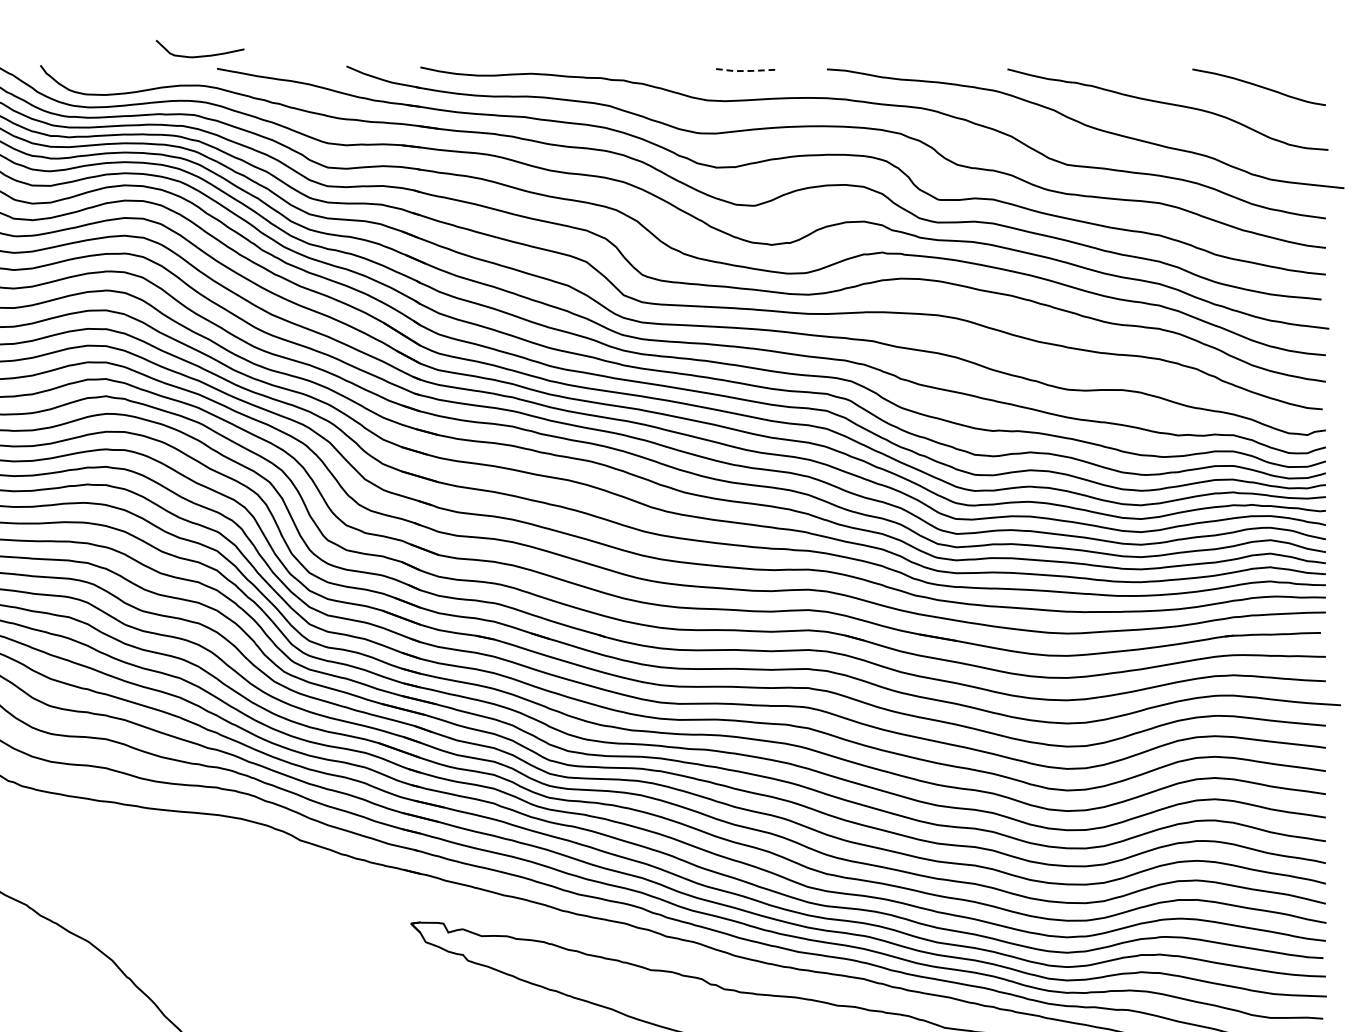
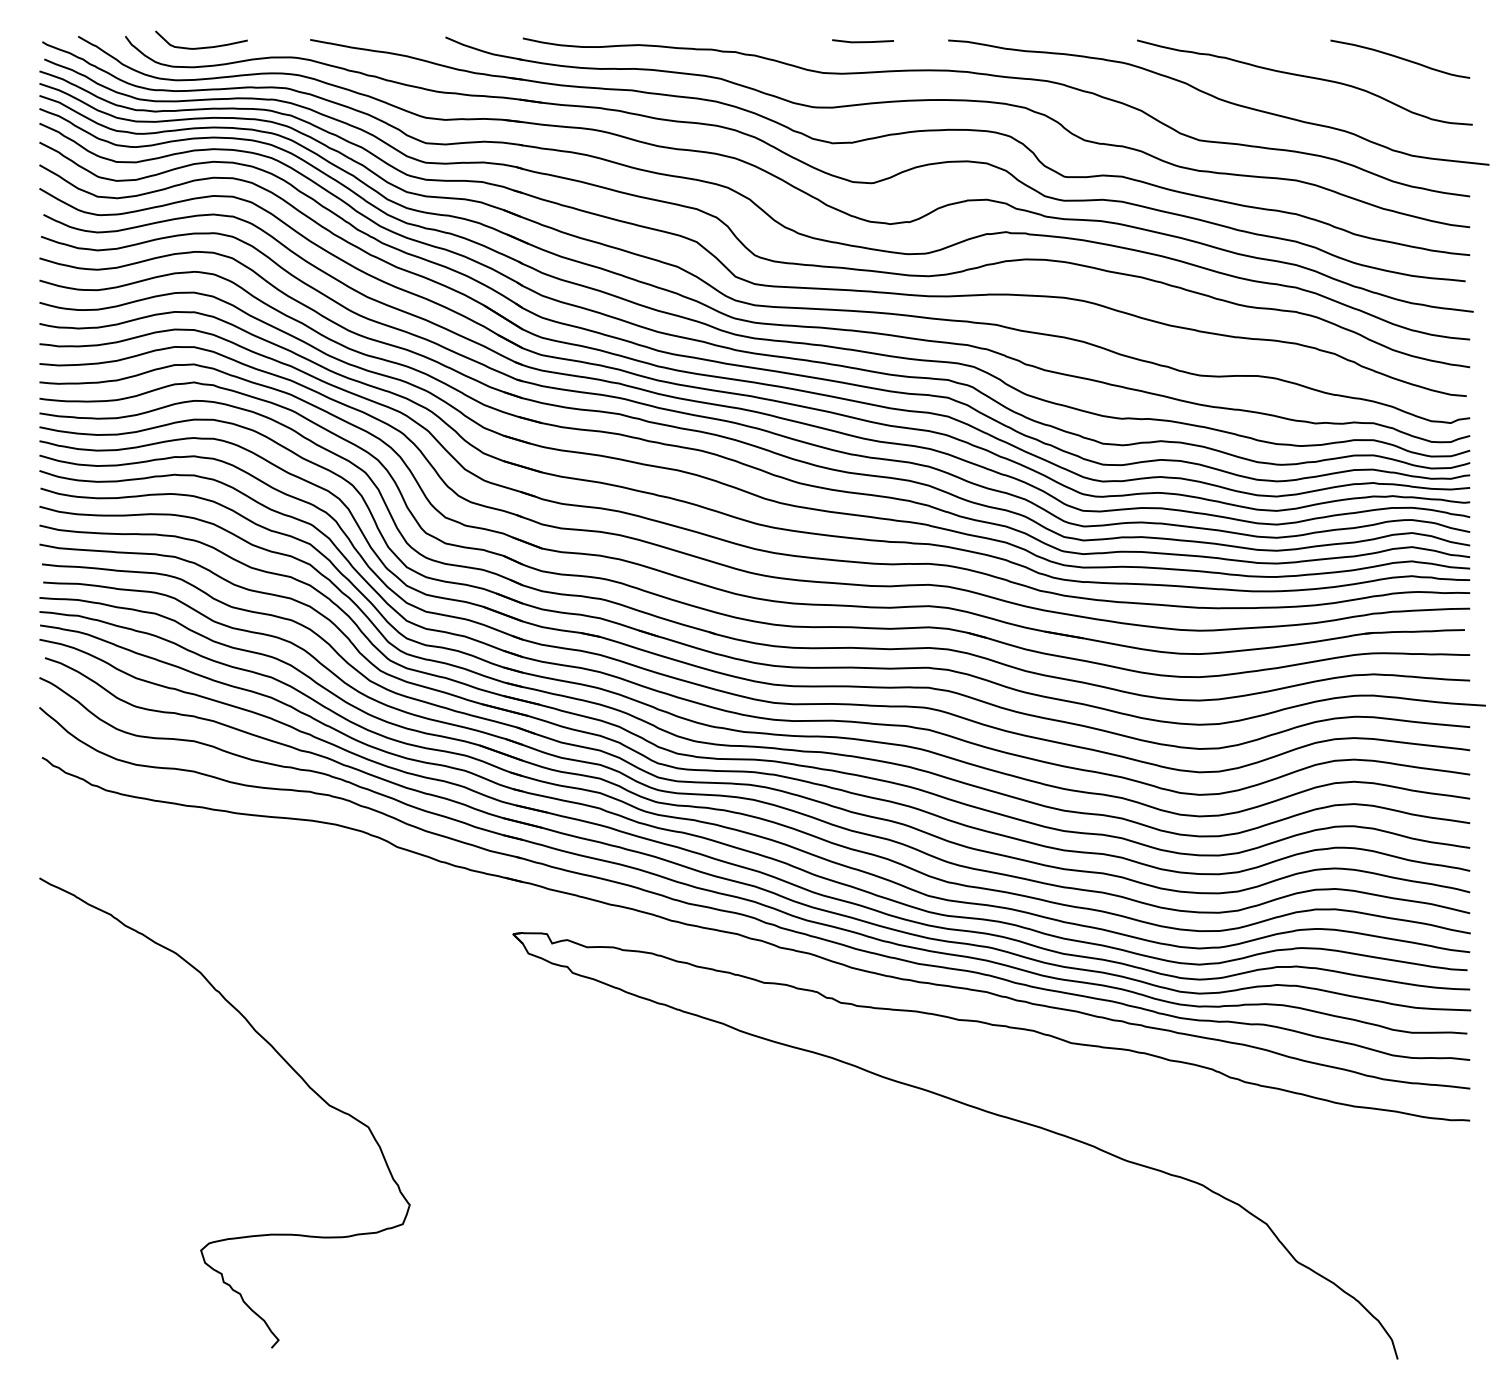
curve: (200, 56) -> (201, 47), moved
line: (746, 71) -> (863, 42), dashed -> solid

